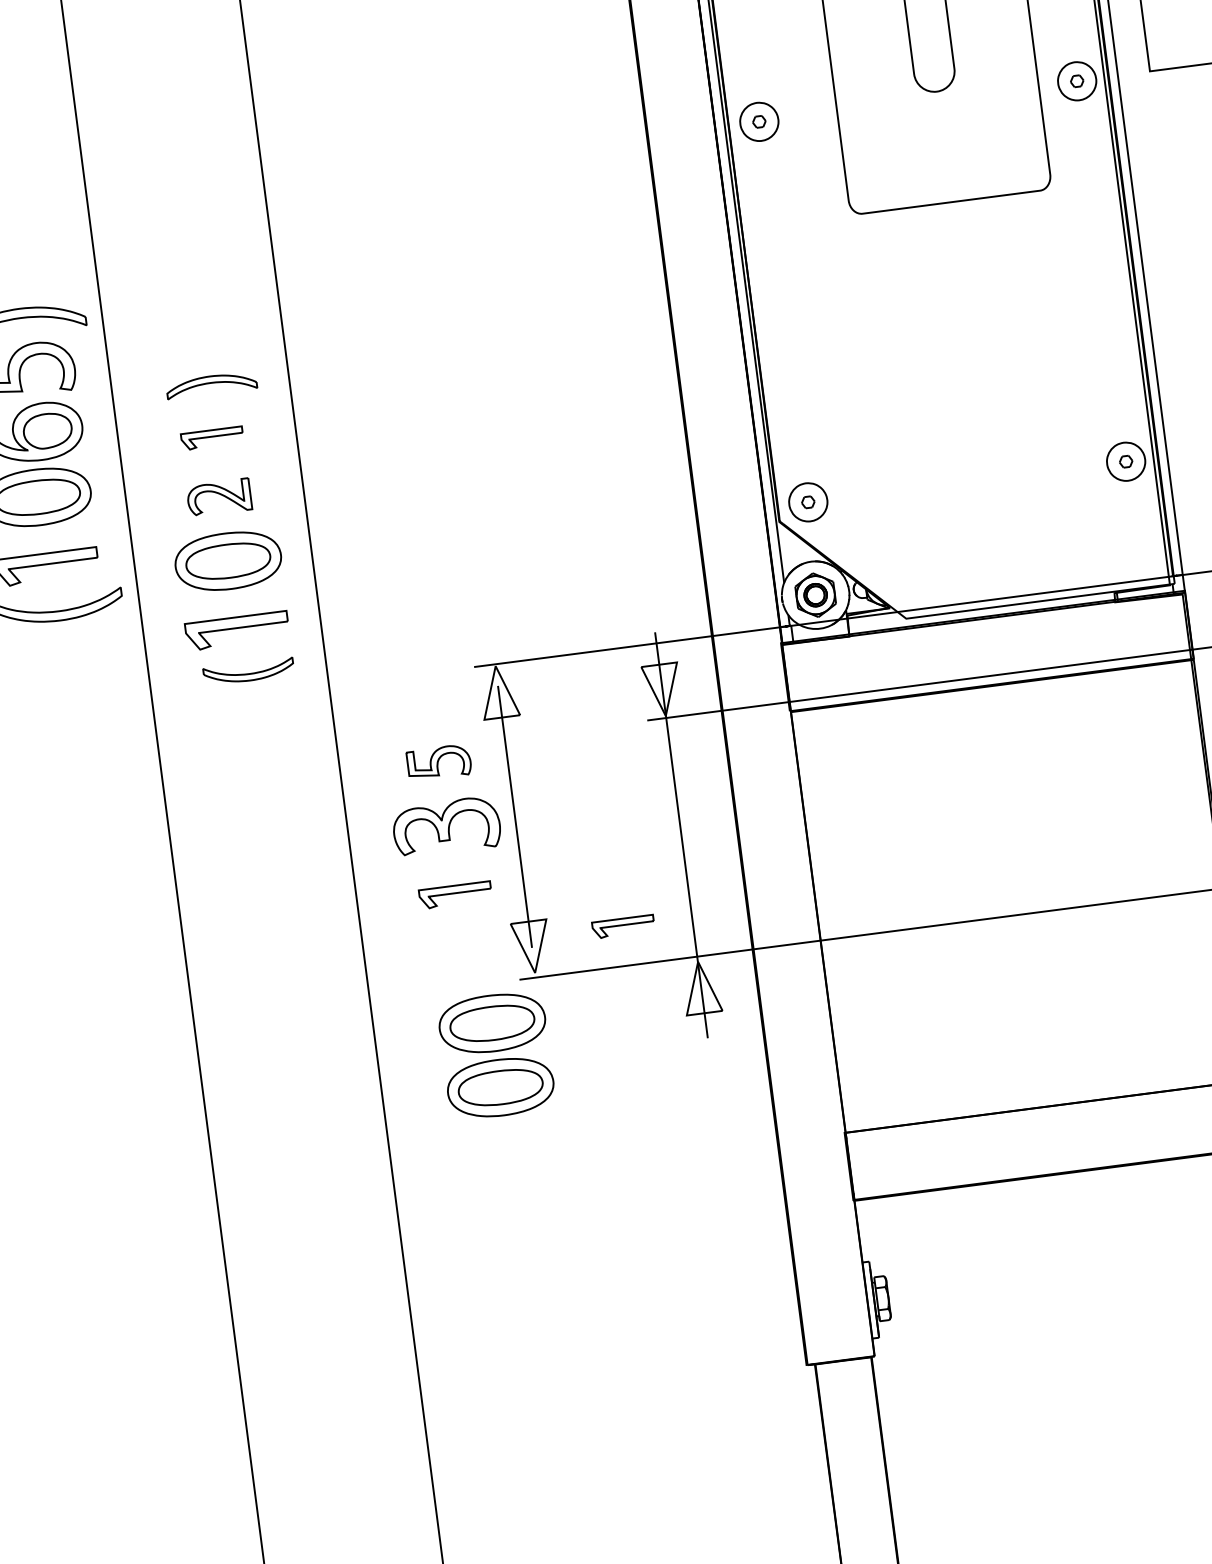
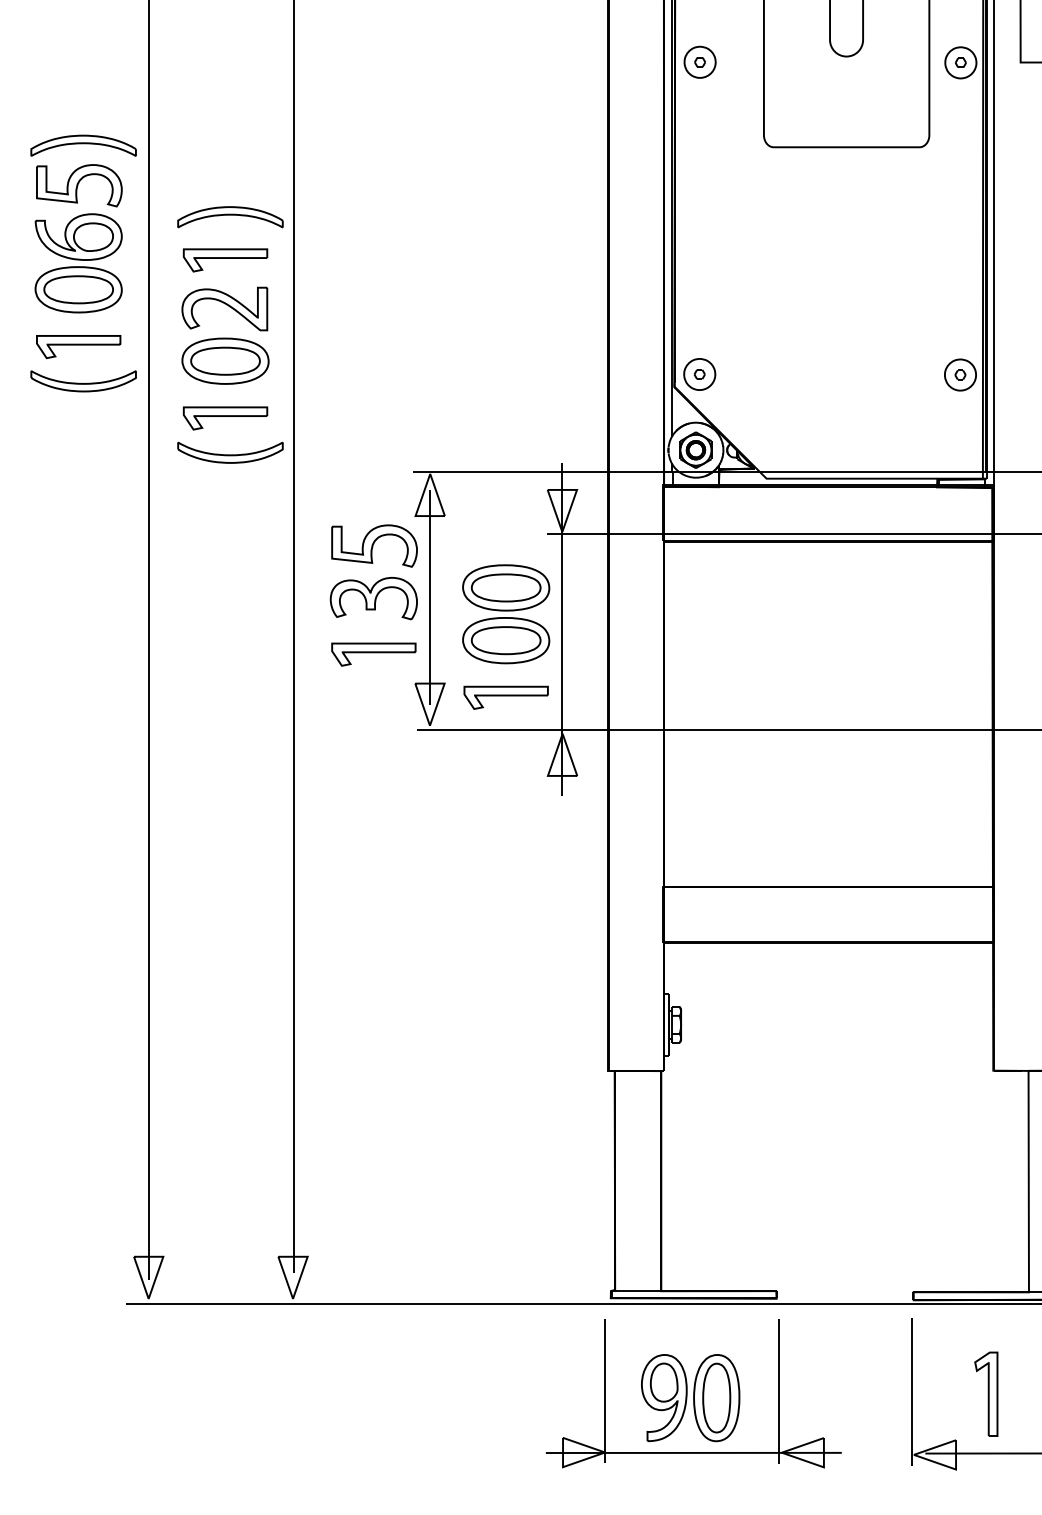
part: (211, 385) -> (230, 217), size x1.43
part: (212, 438) -> (225, 260), size x1.67
part: (218, 497) -> (224, 308), size x1.67
part: (248, 671) -> (230, 452), size x1.43
part: (439, 762) -> (374, 545), size x1.67
part: (455, 895) -> (373, 654), size x1.43
part: (622, 926) -> (505, 697), size x1.67
part: (497, 1055) -> (506, 614), moved

